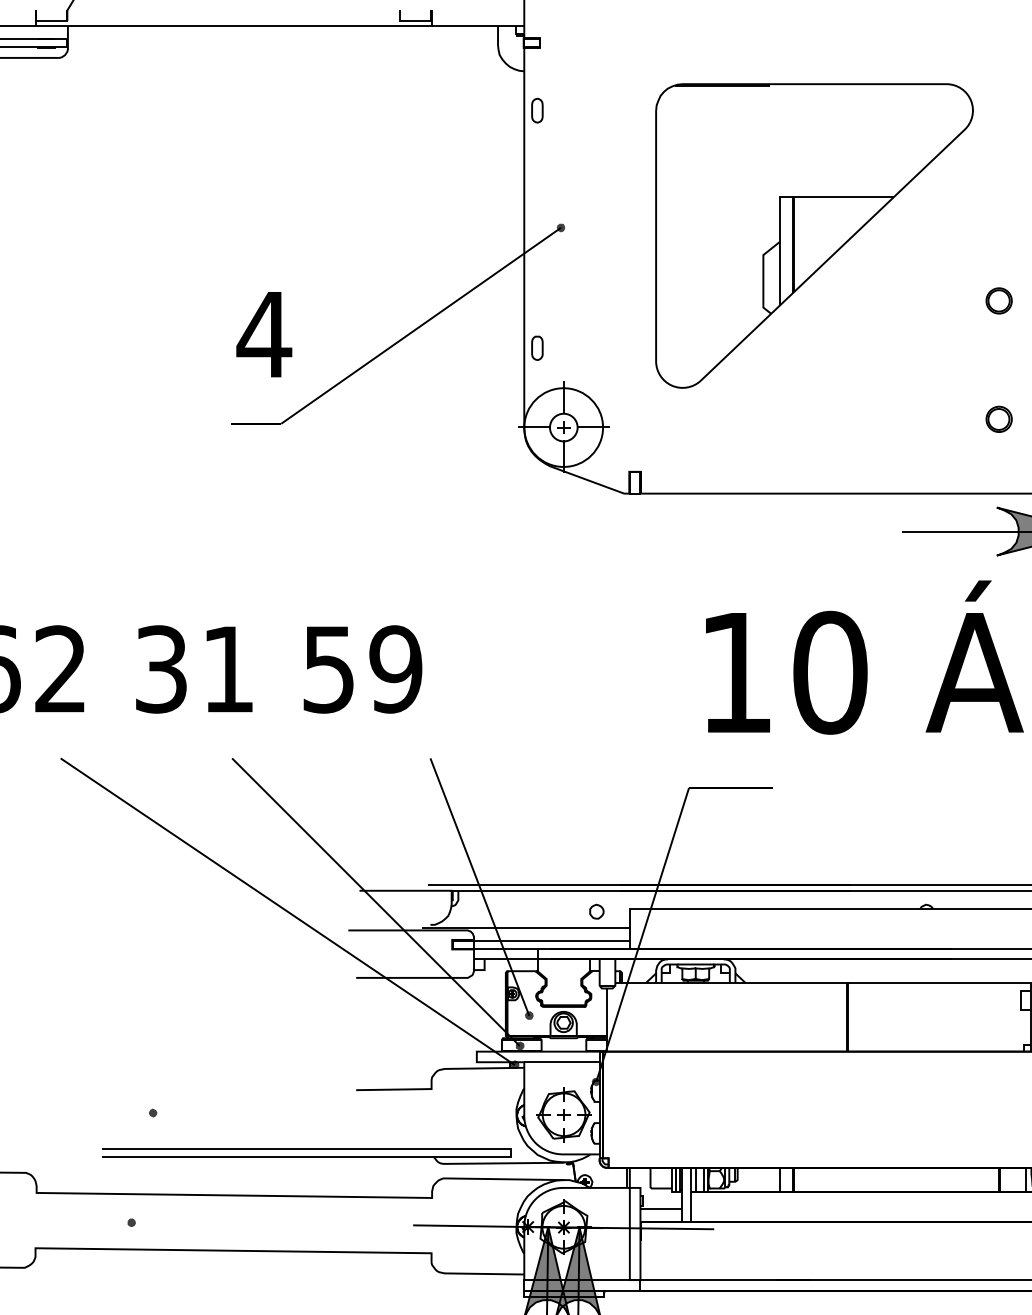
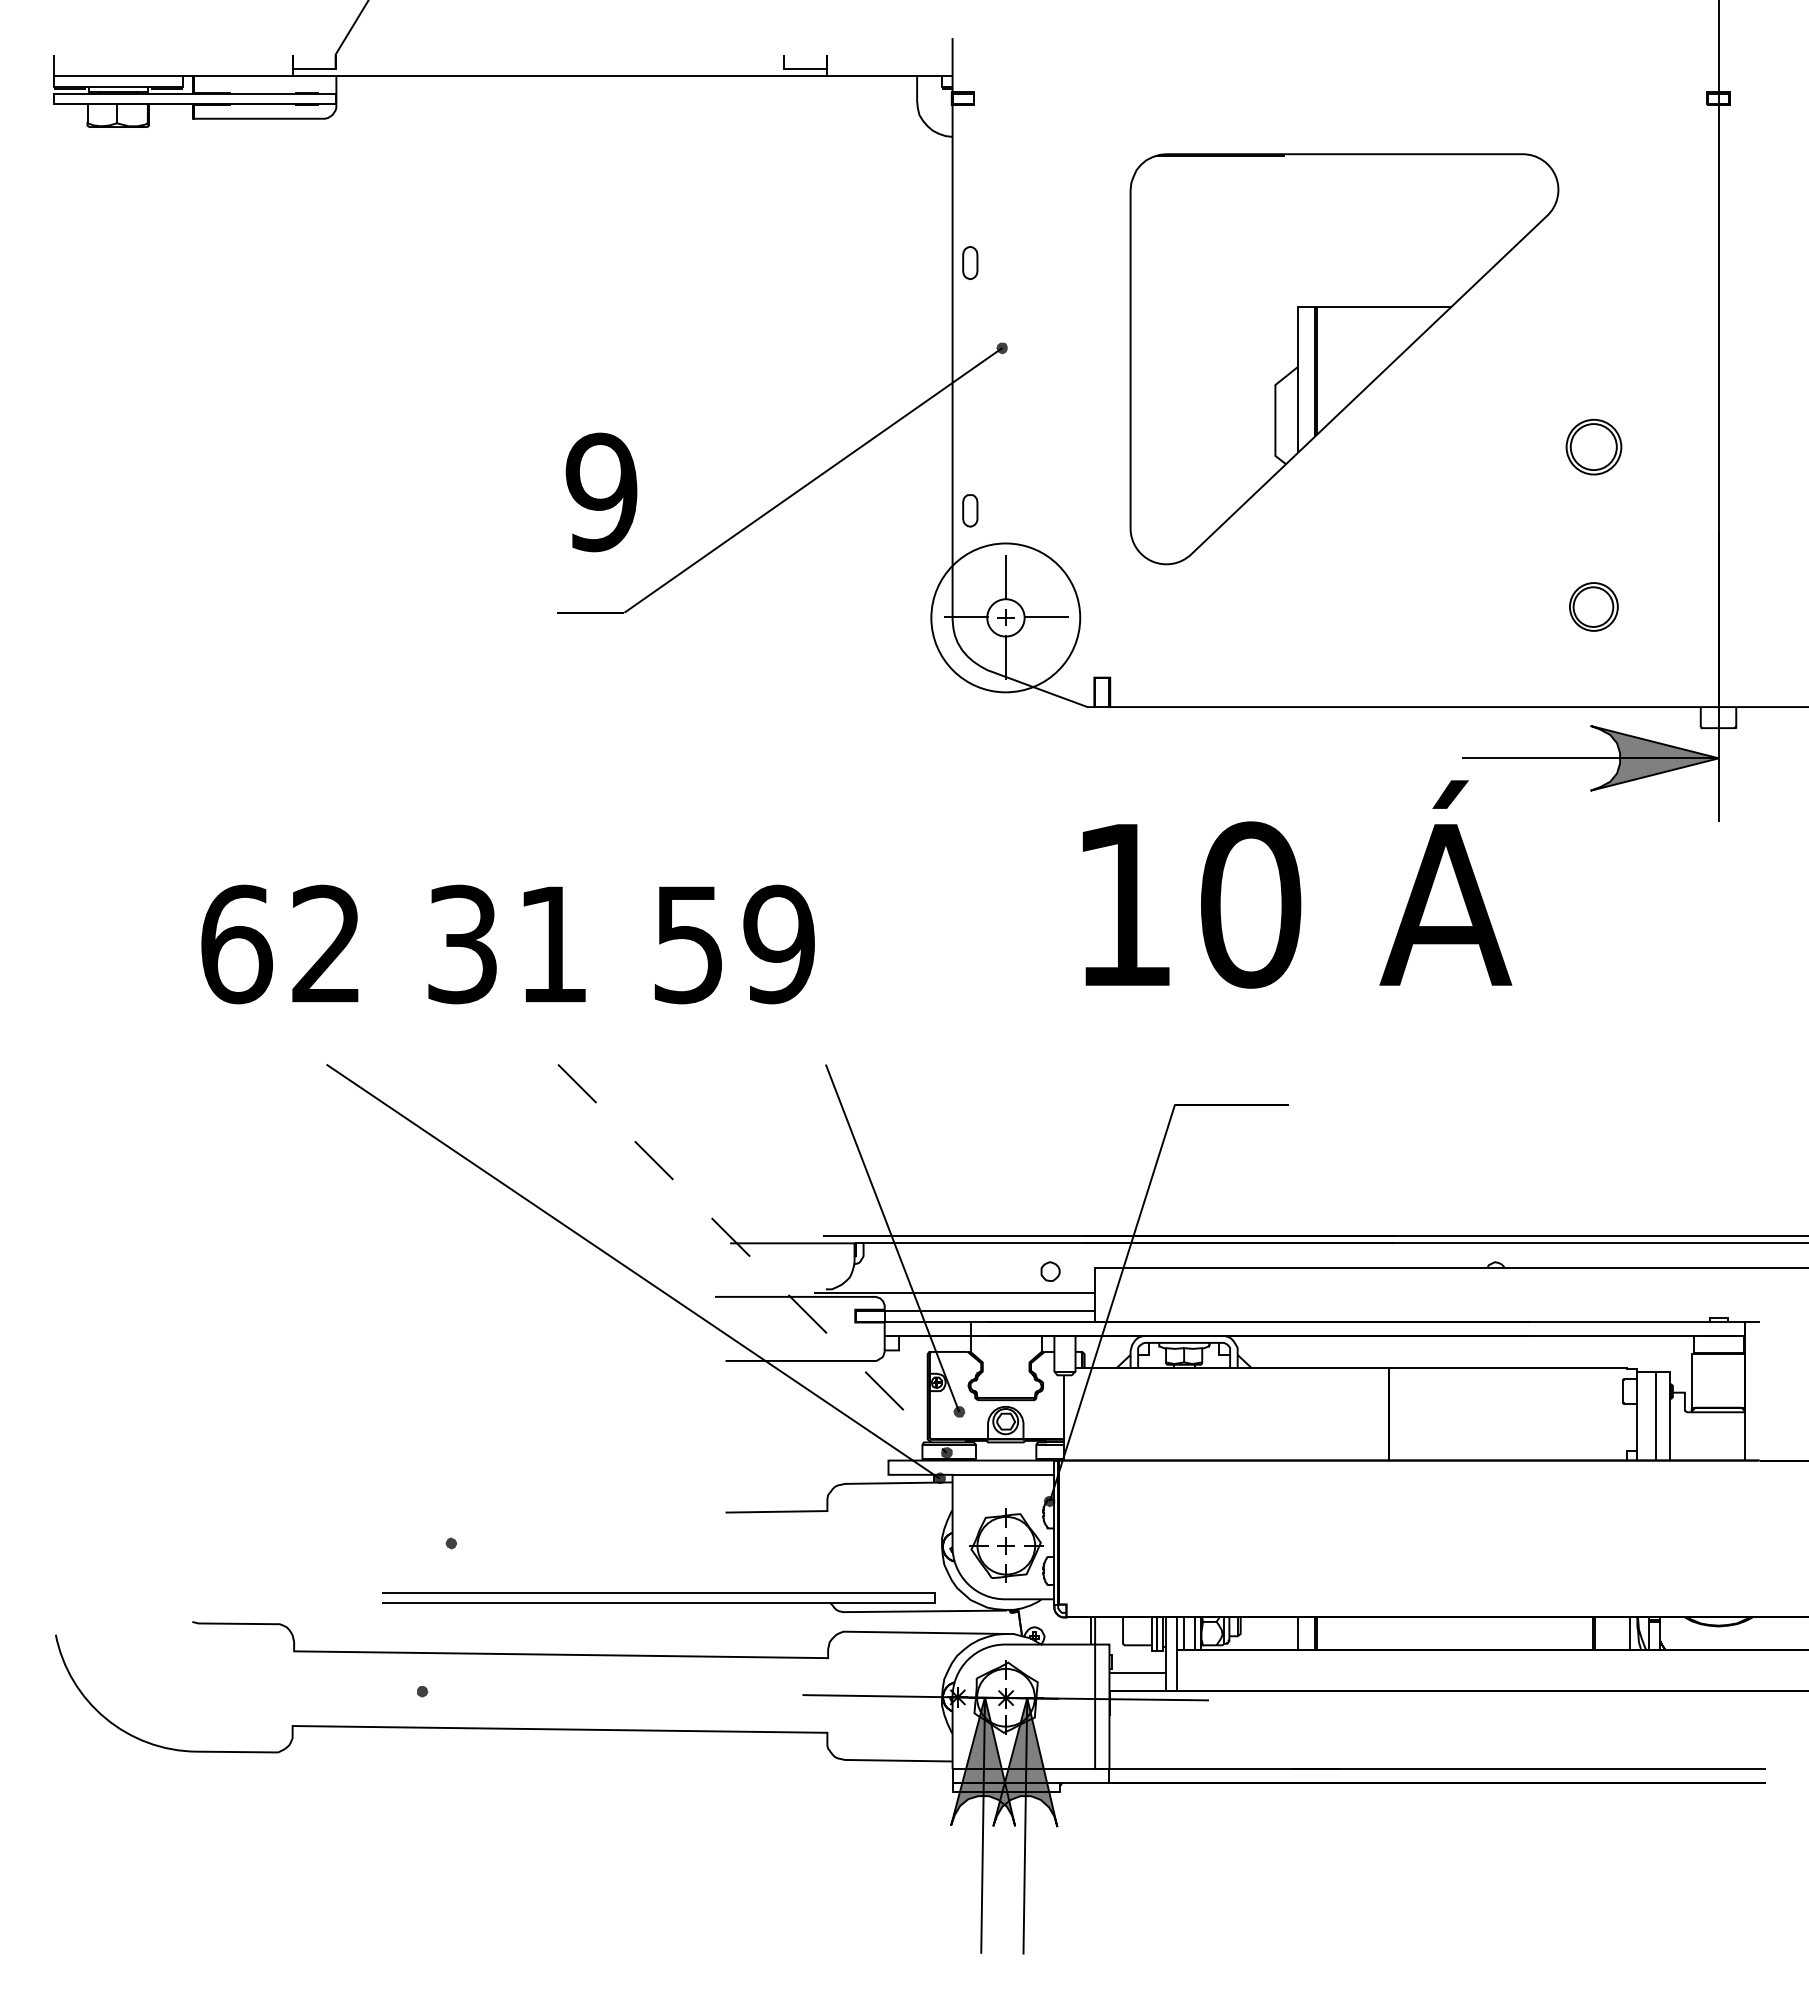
part: (537, 111) -> (970, 263), moved
part: (998, 300) -> (1593, 446), size x1.6
text: (264, 334) -> (601, 492), 4 -> 9
part: (998, 419) -> (1593, 606), size x1.4
circle: (563, 427) -> (1005, 617), size x1.4
text: (864, 657) -> (1297, 884), moved
line: (376, 902) -> (752, 1258), solid -> dashed

